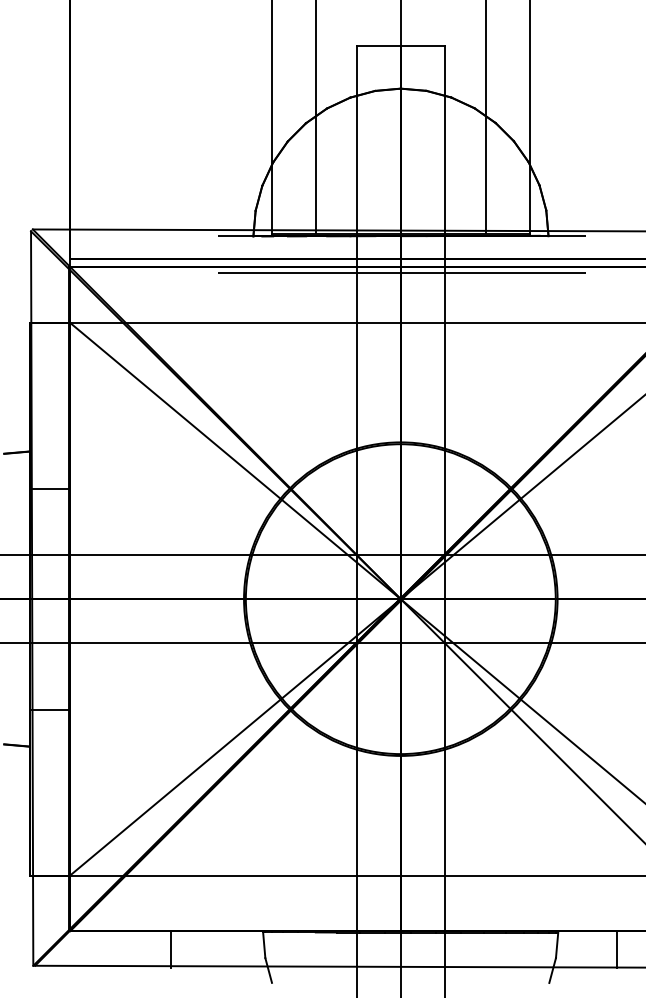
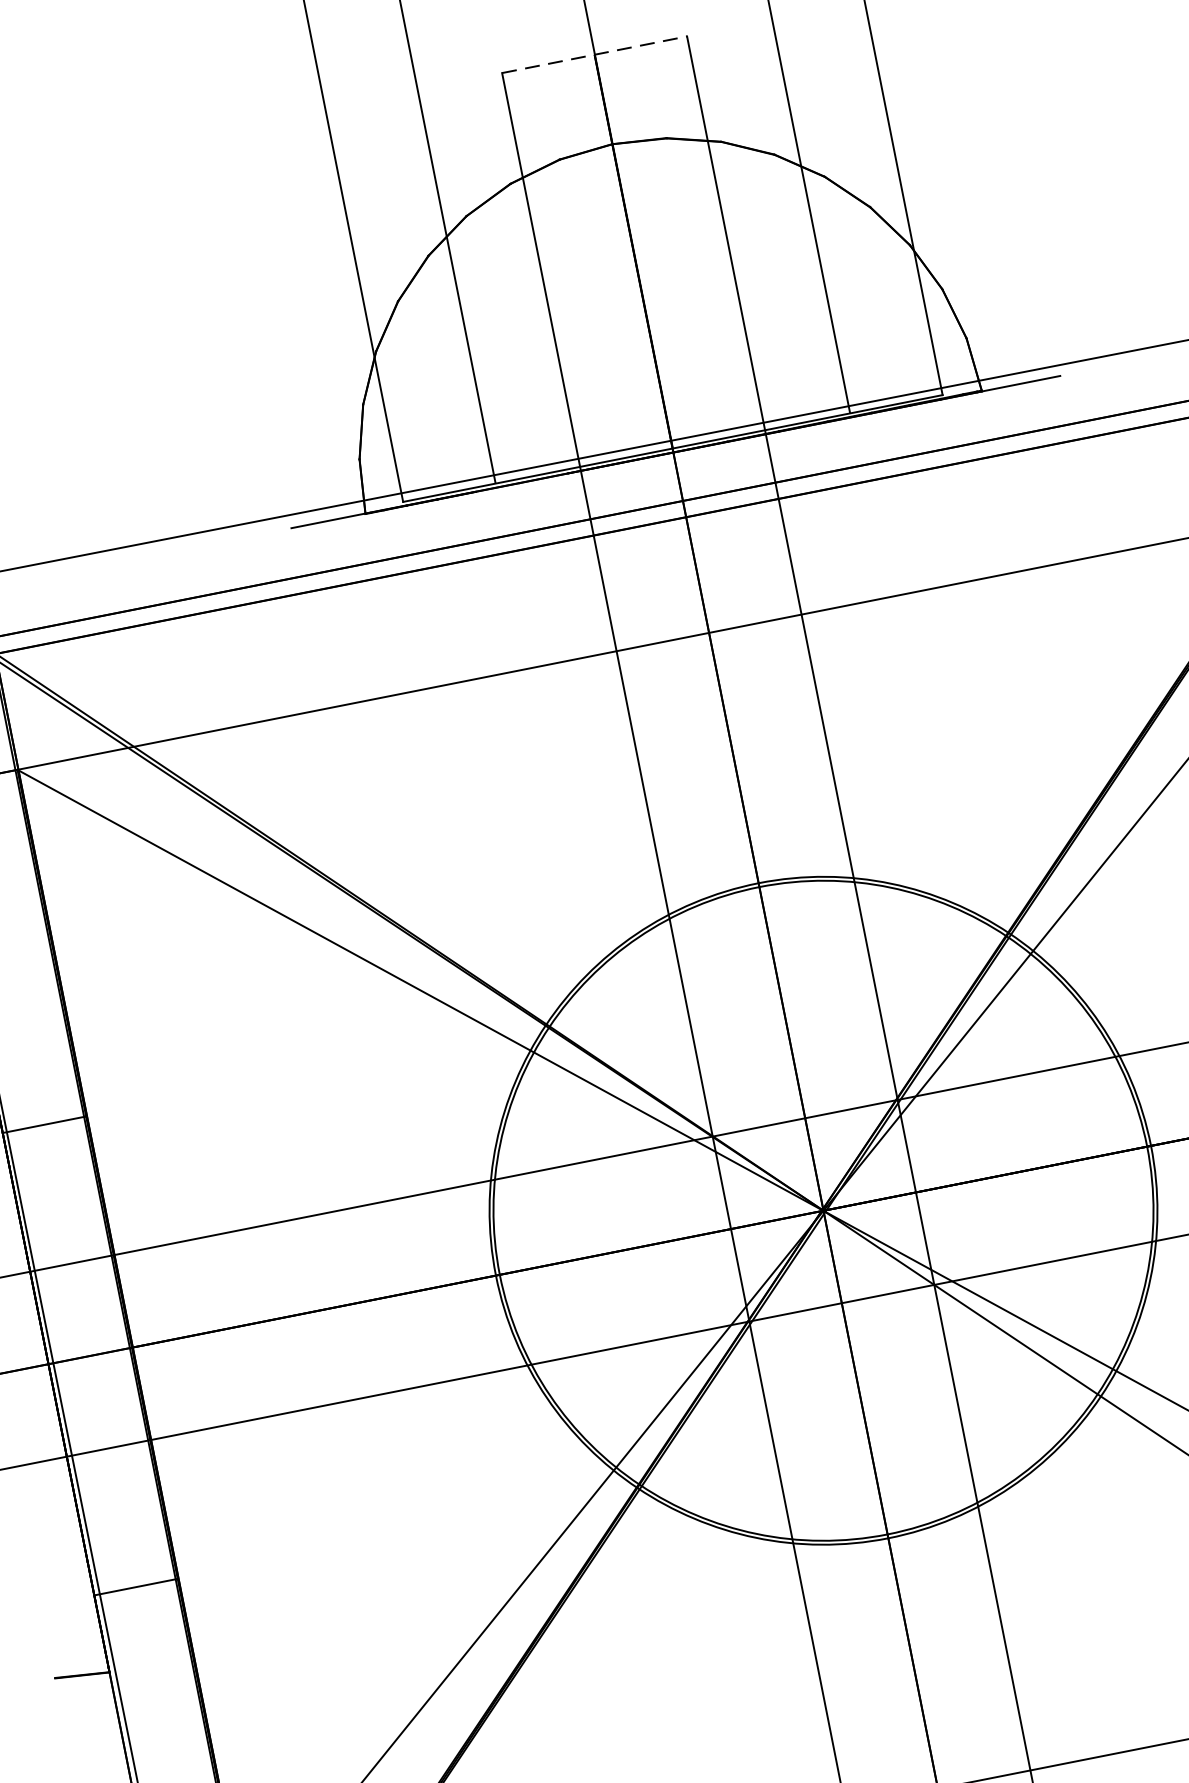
line: (401, 45) -> (595, 53), solid -> dashed
line: (401, 273) -> (690, 530), removed

